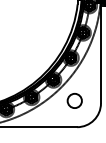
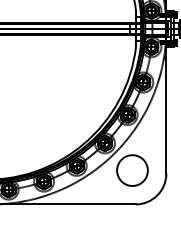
circle: (74, 100) -> (132, 170), size x1.67

